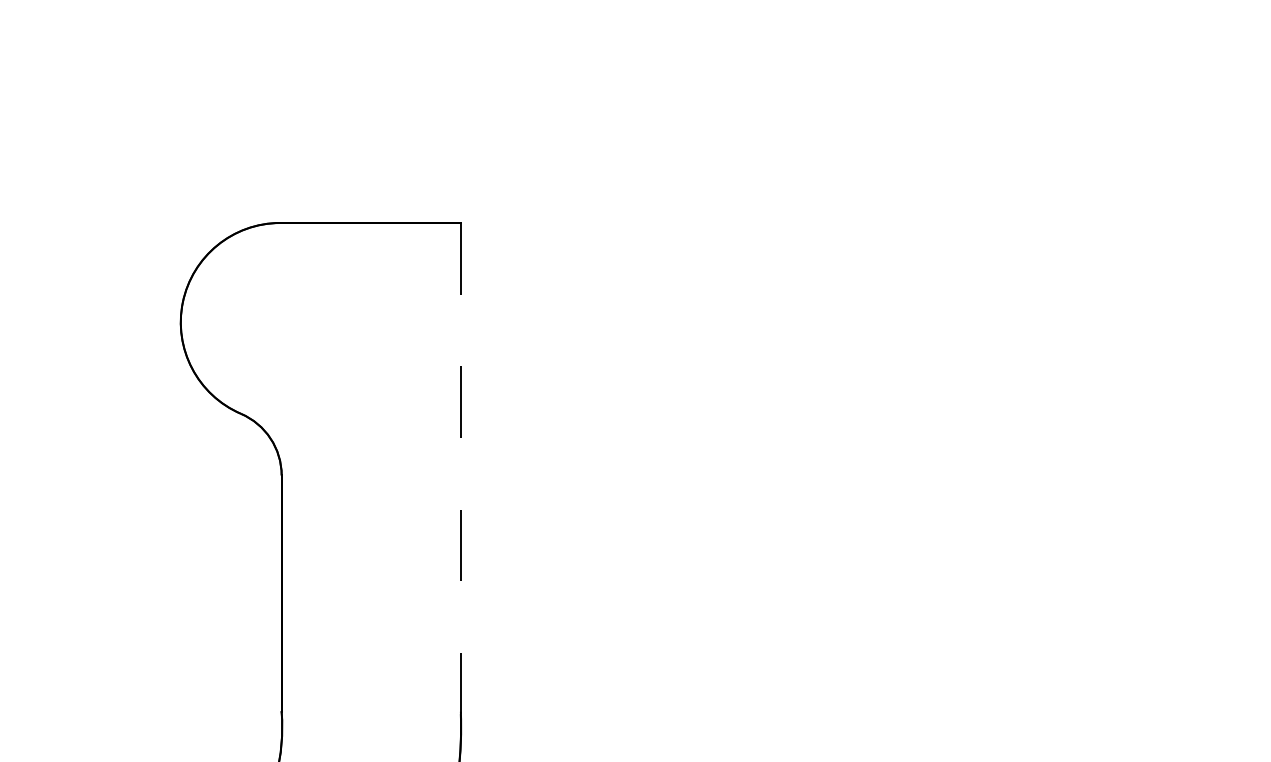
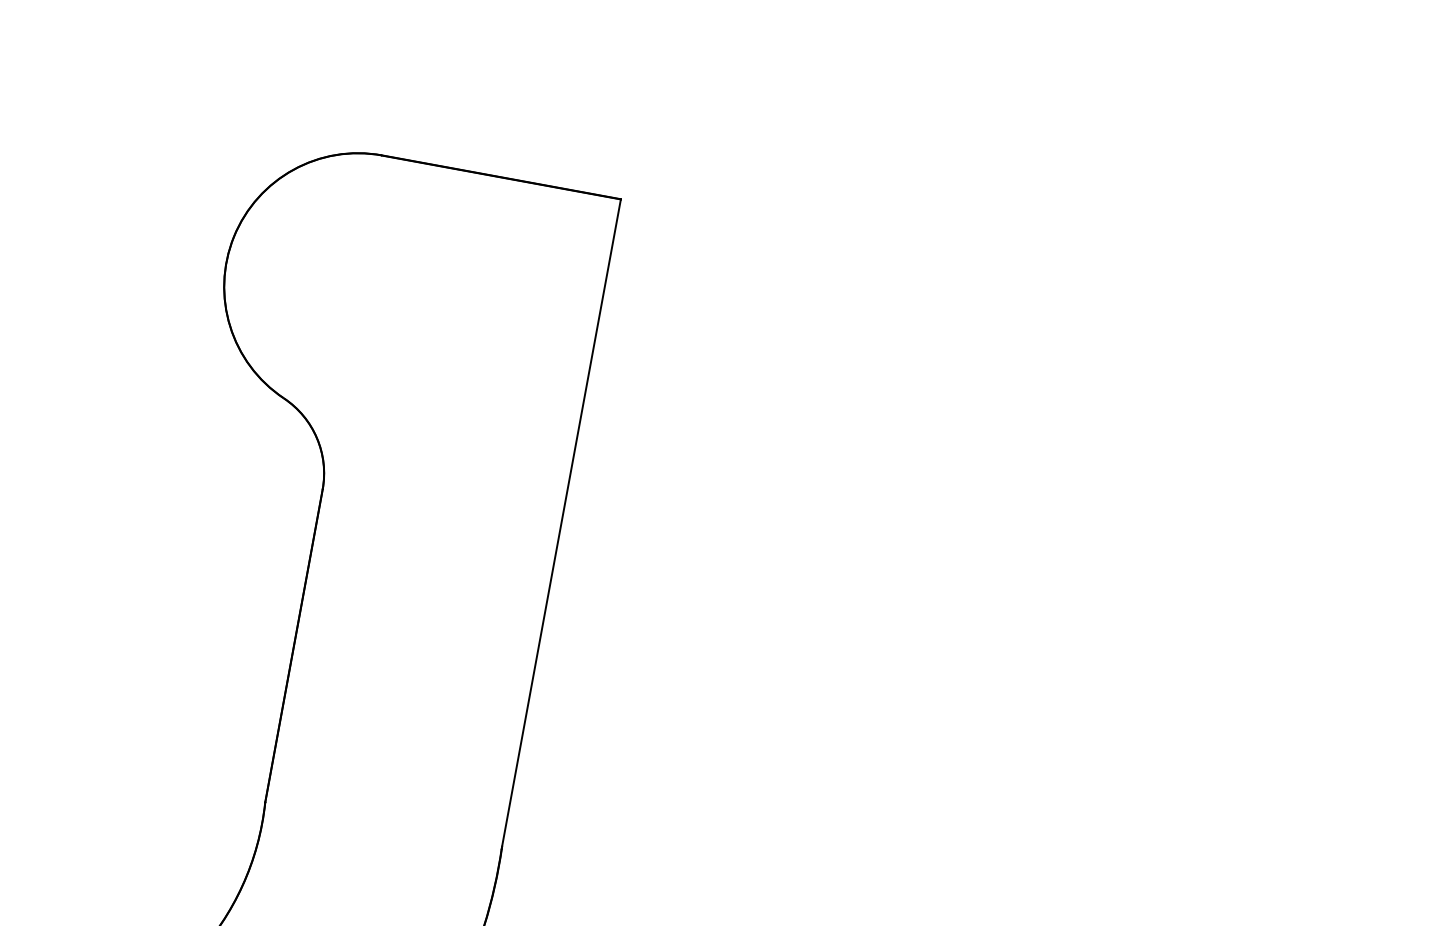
line: (460, 468) -> (560, 523), dashed -> solid

